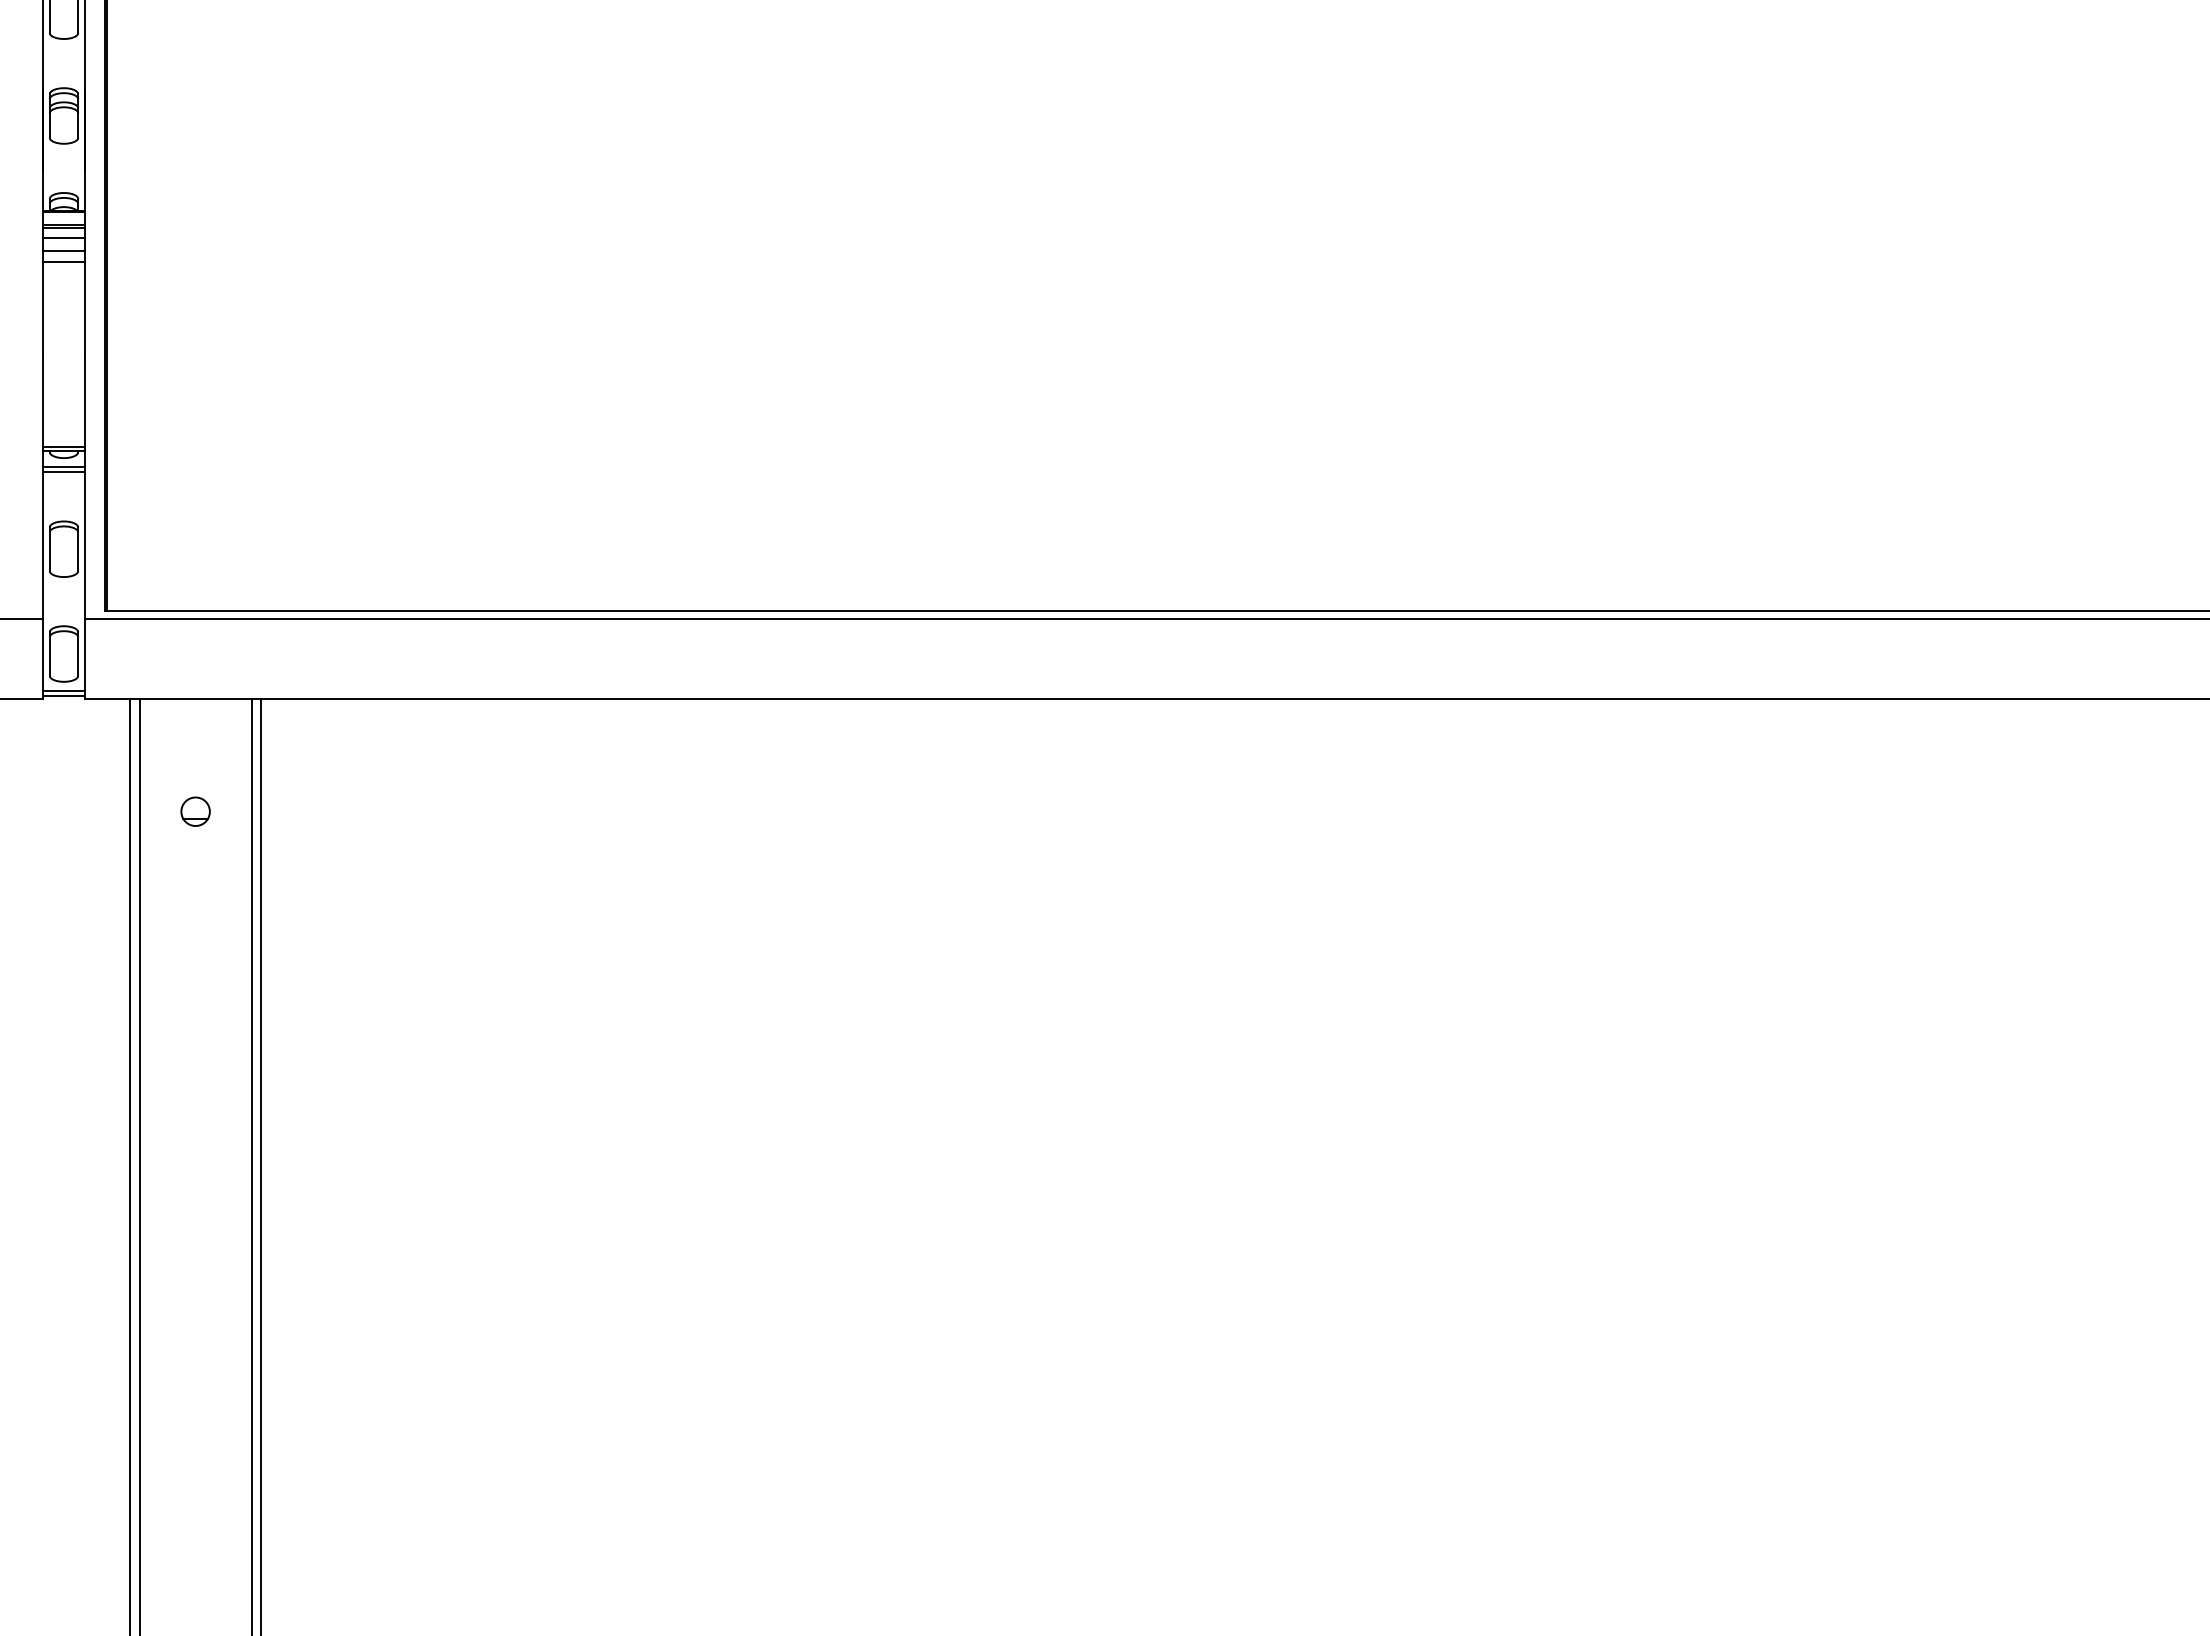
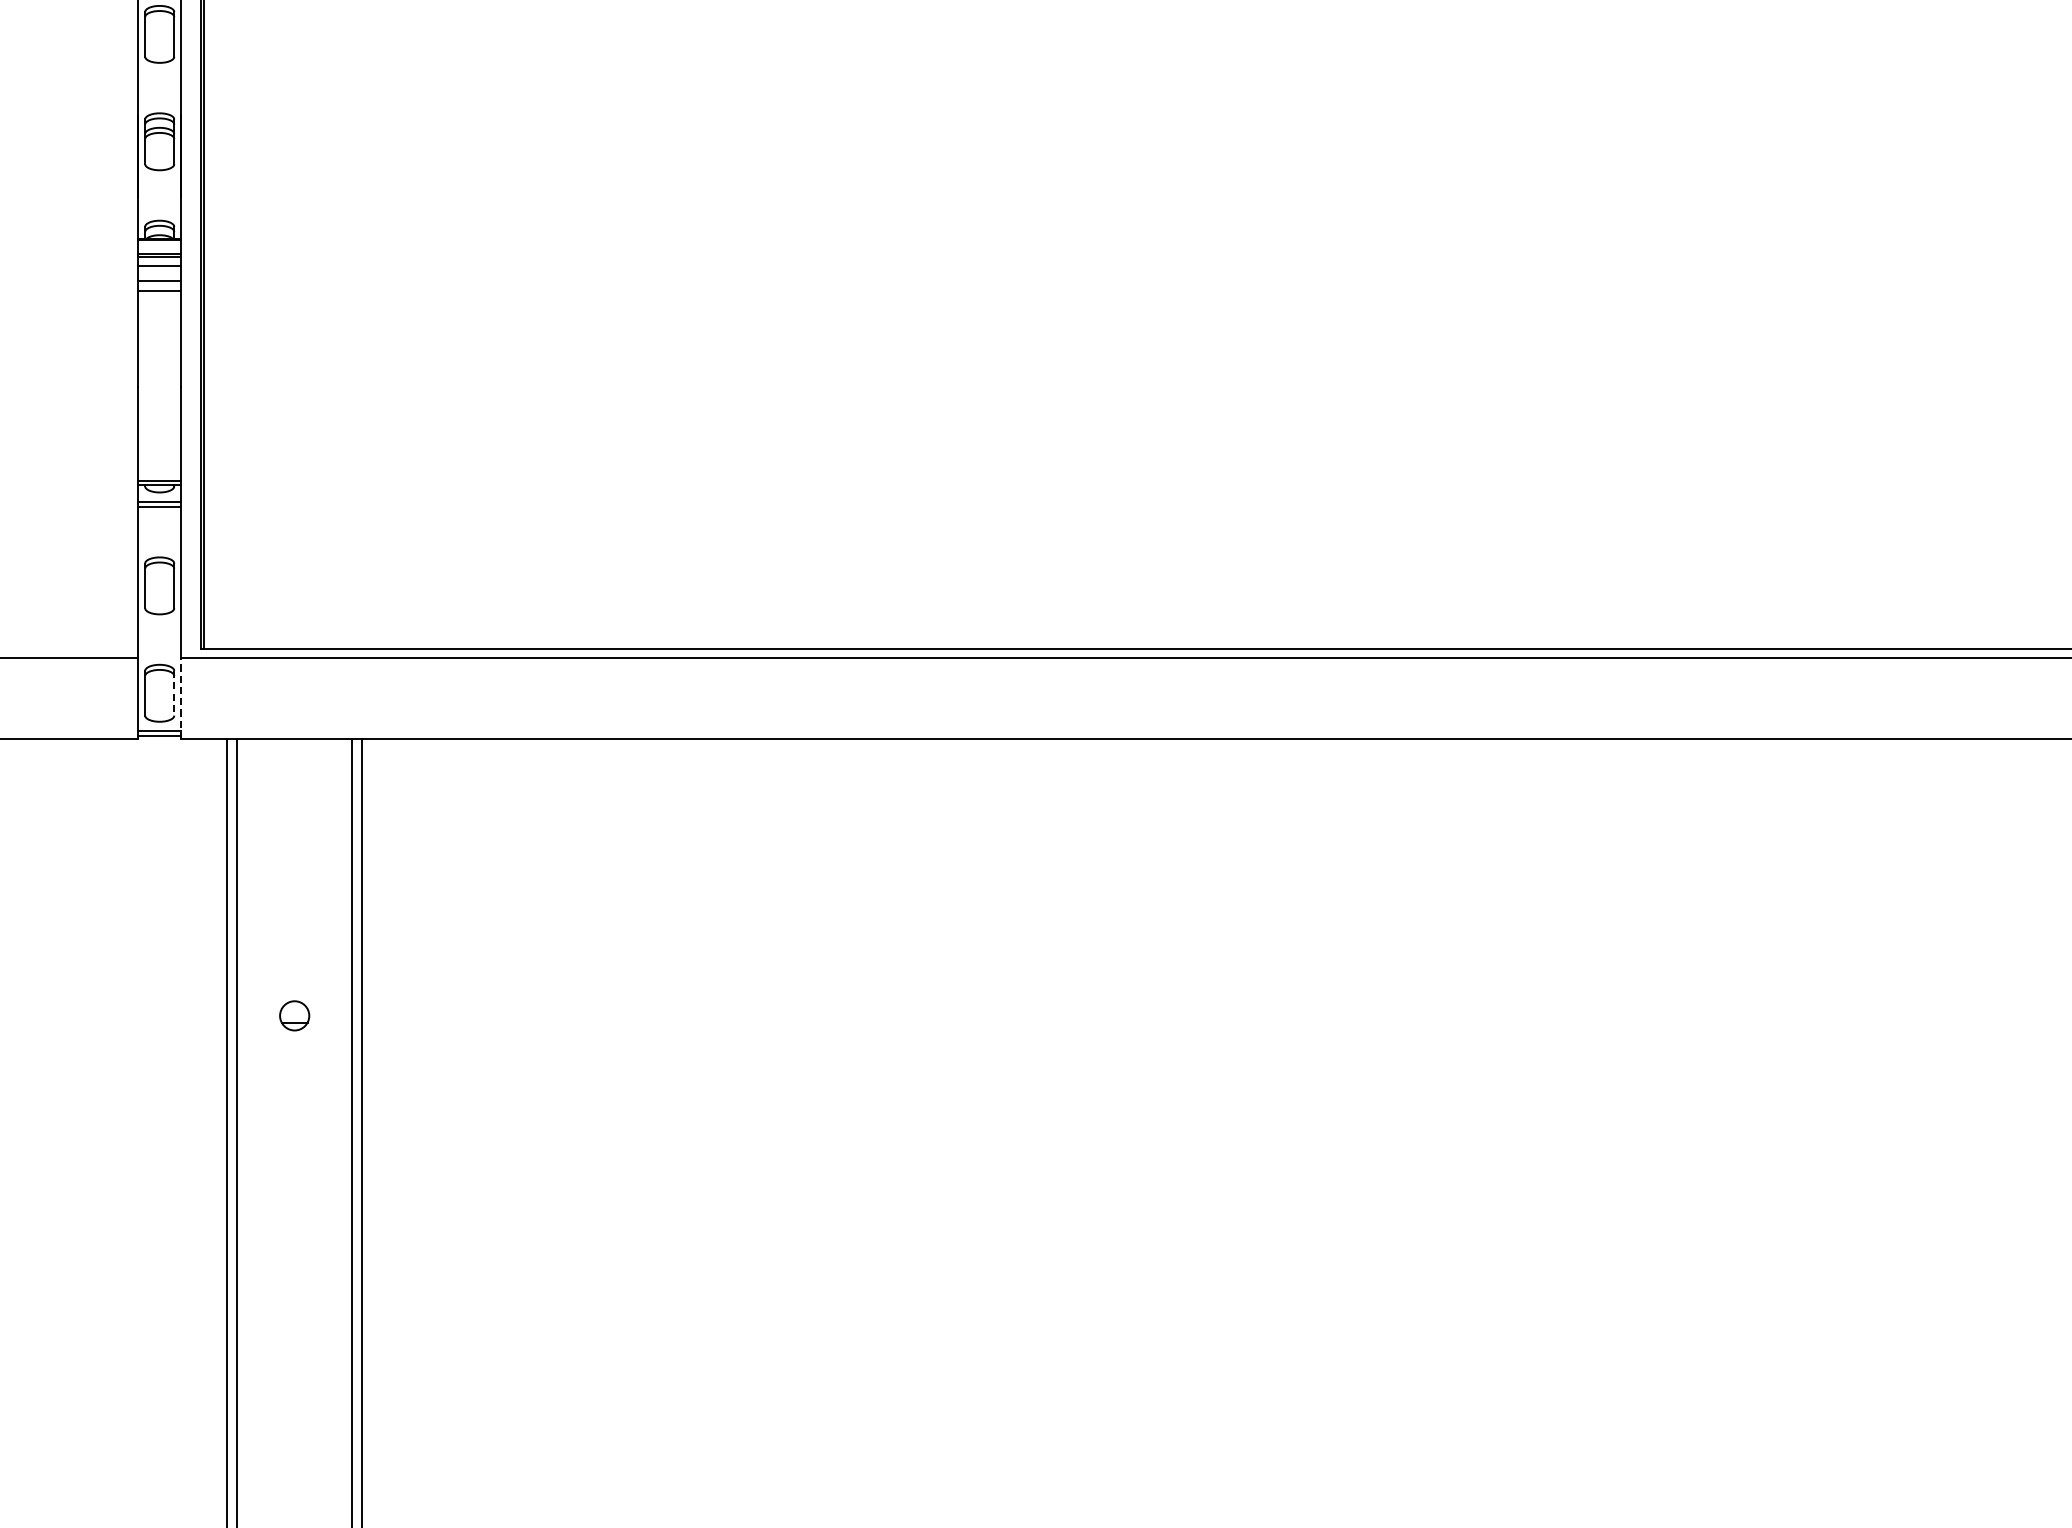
line: (78, 654) -> (174, 693), solid -> dashed
line: (84, 659) -> (180, 698), solid -> dashed
part: (195, 811) -> (294, 1015), moved

